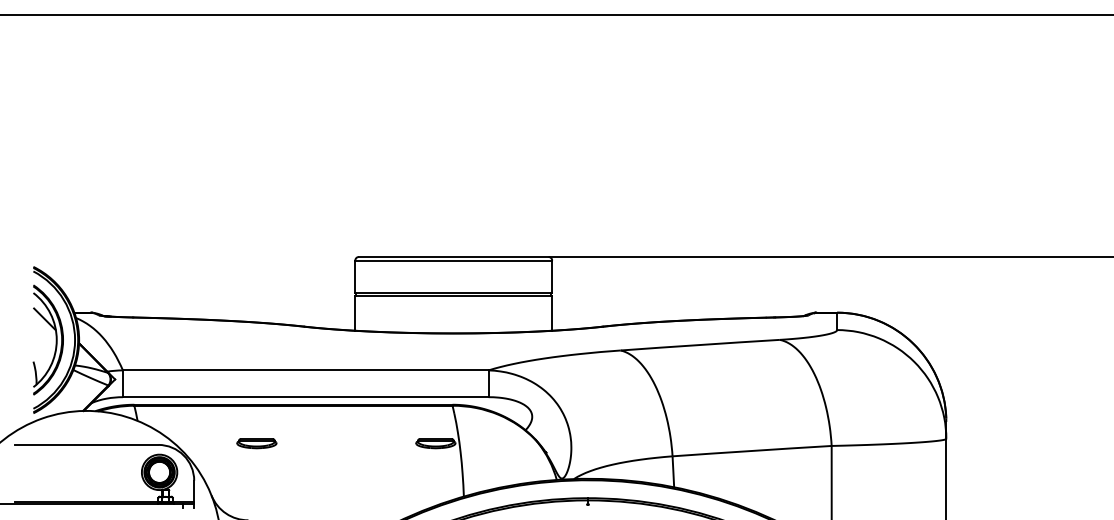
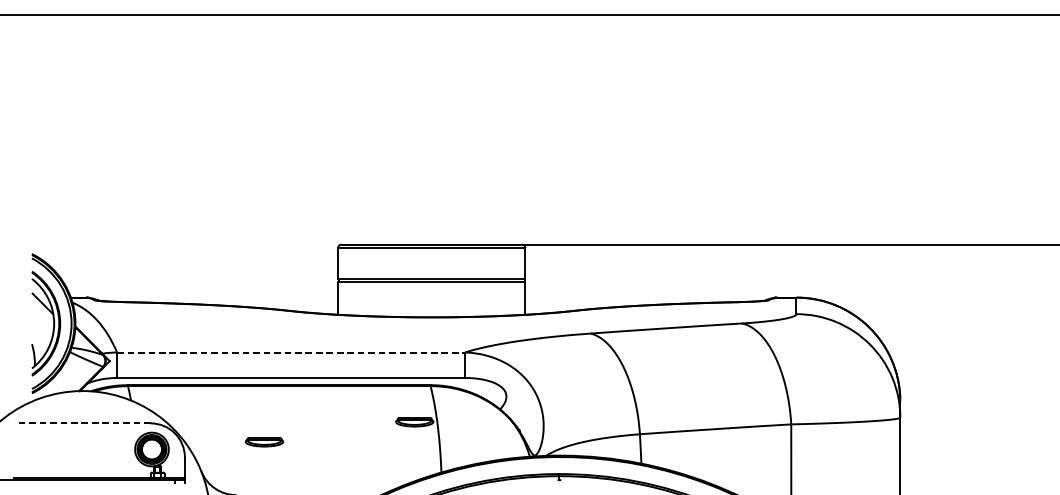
line: (305, 370) -> (290, 352), solid -> dashed
part: (256, 443) -> (264, 442), moved
line: (86, 444) -> (82, 422), solid -> dashed

